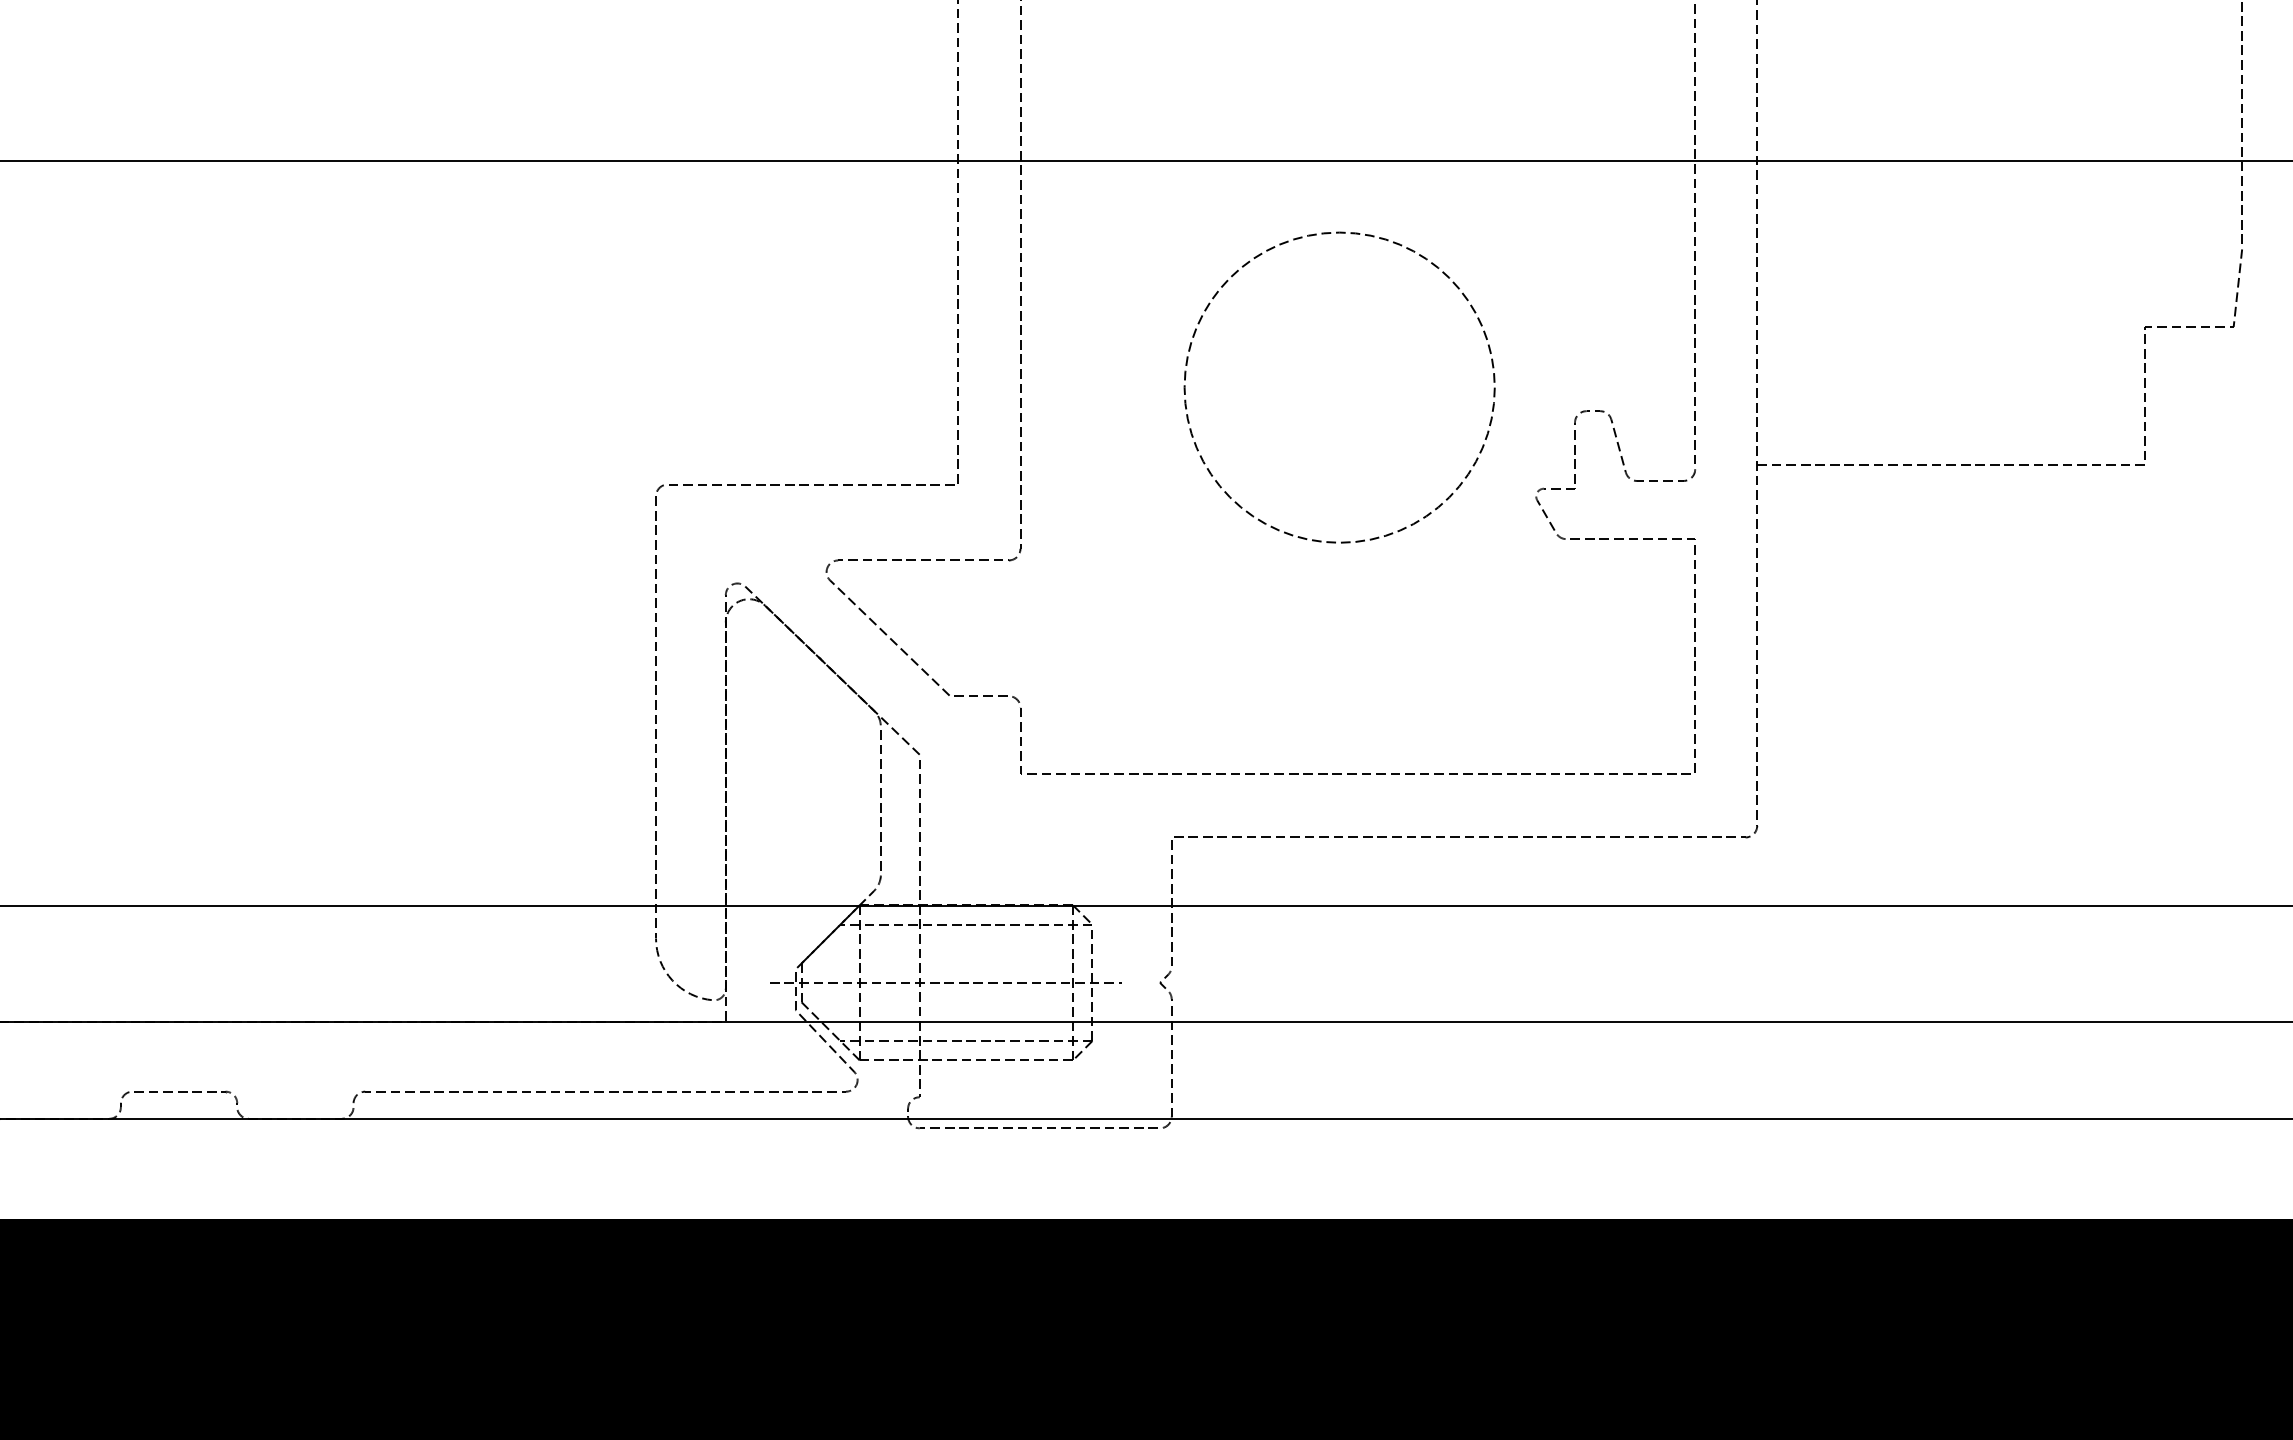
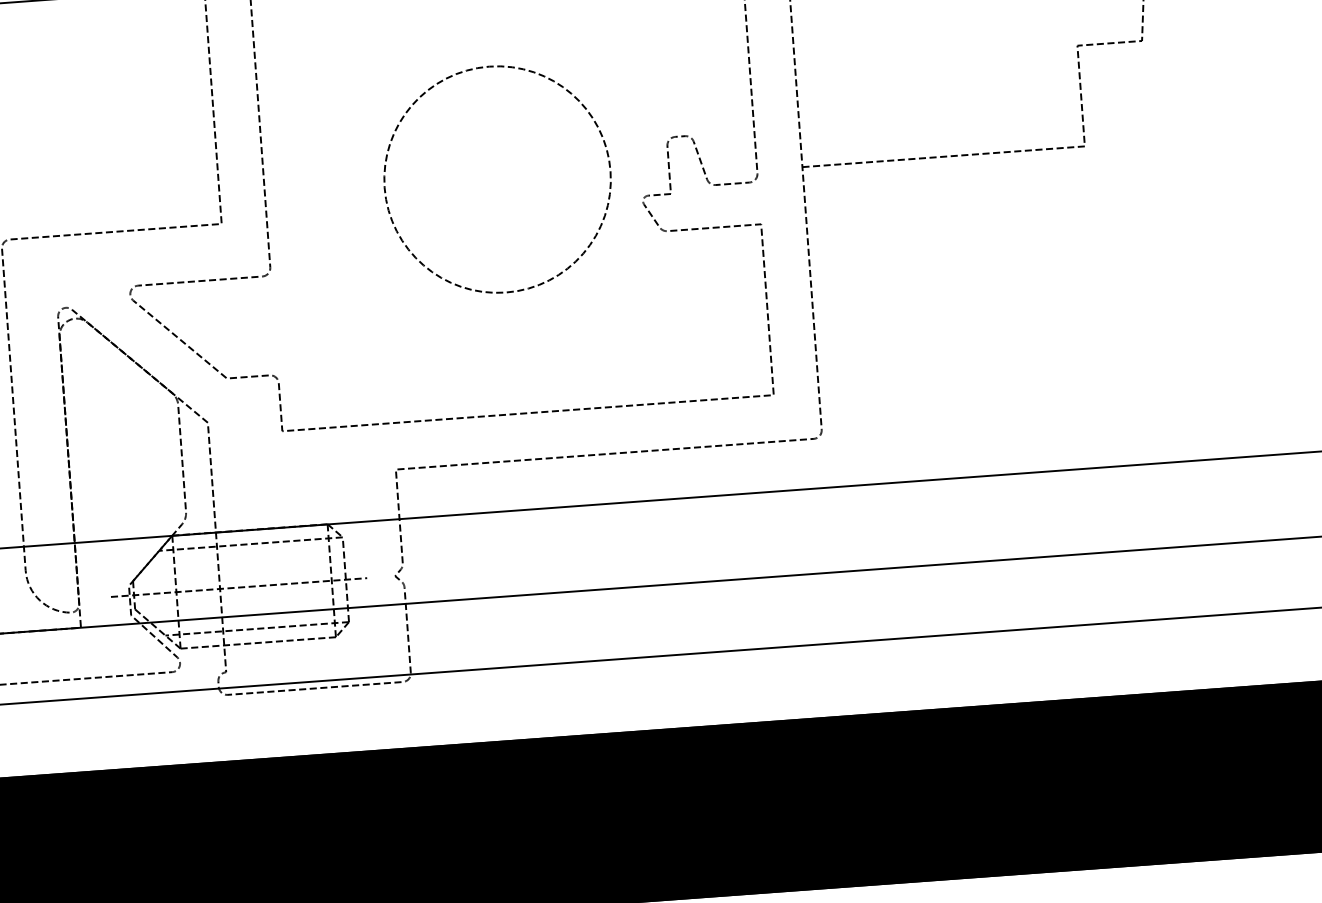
circle: (1339, 387) -> (497, 179), moved

